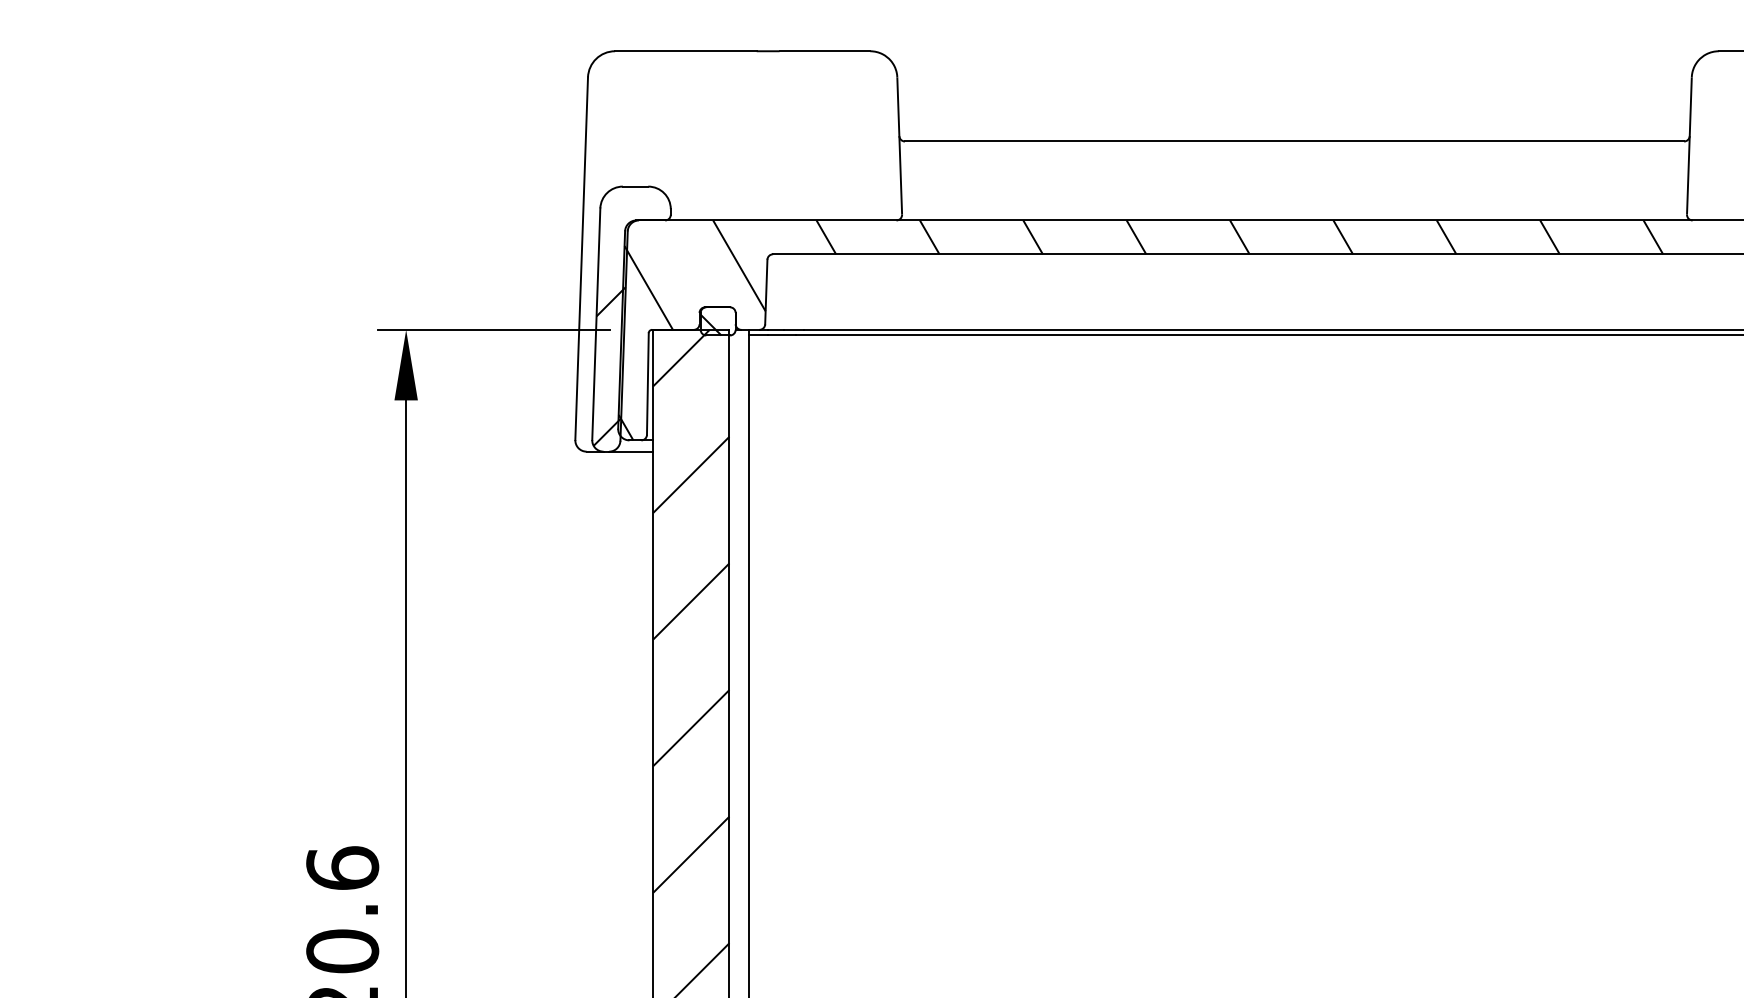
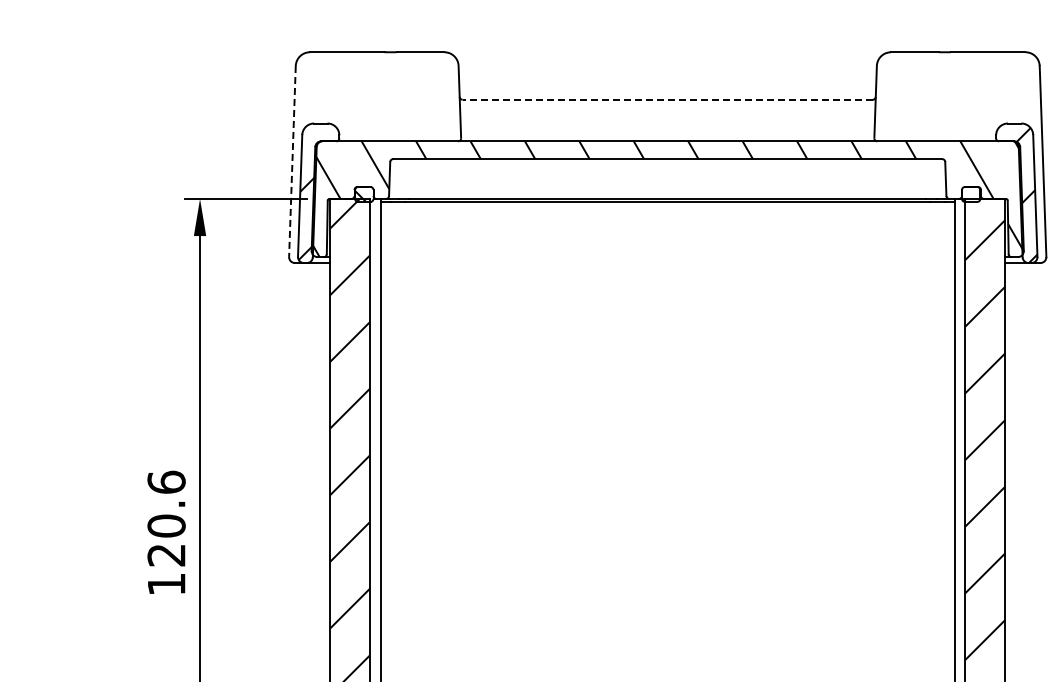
line: (1294, 141) -> (667, 99), solid -> dashed
line: (581, 258) -> (292, 161), solid -> dashed

